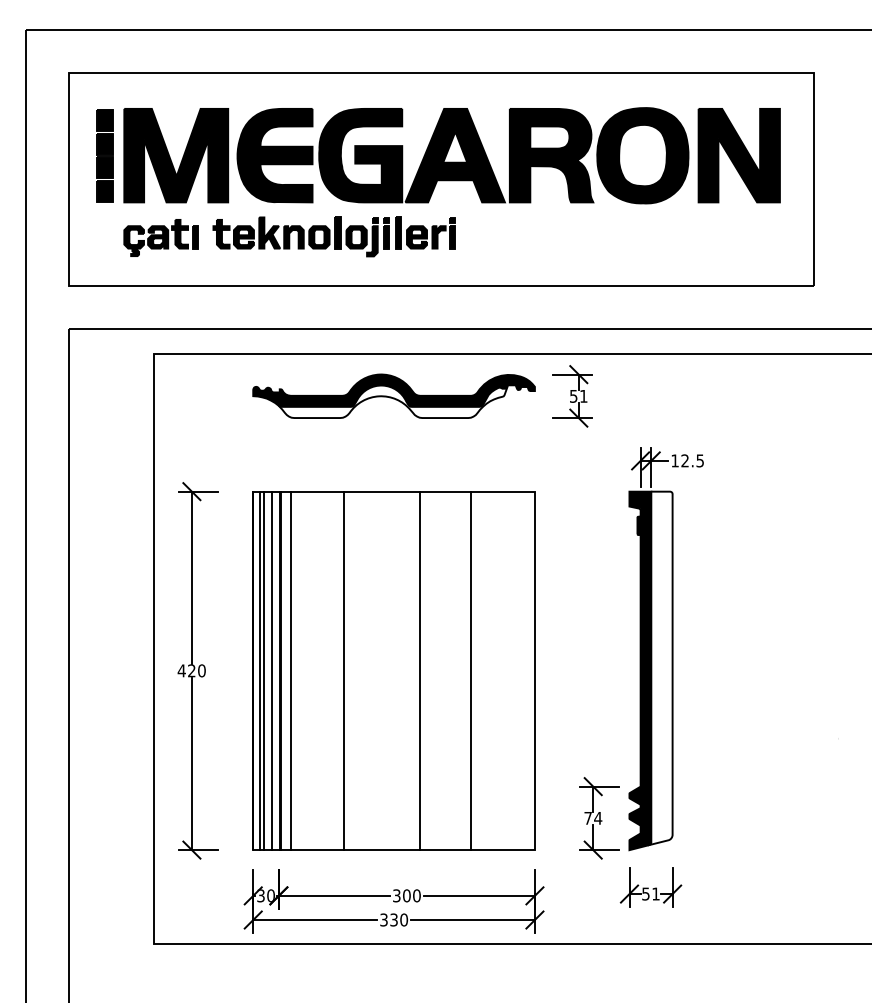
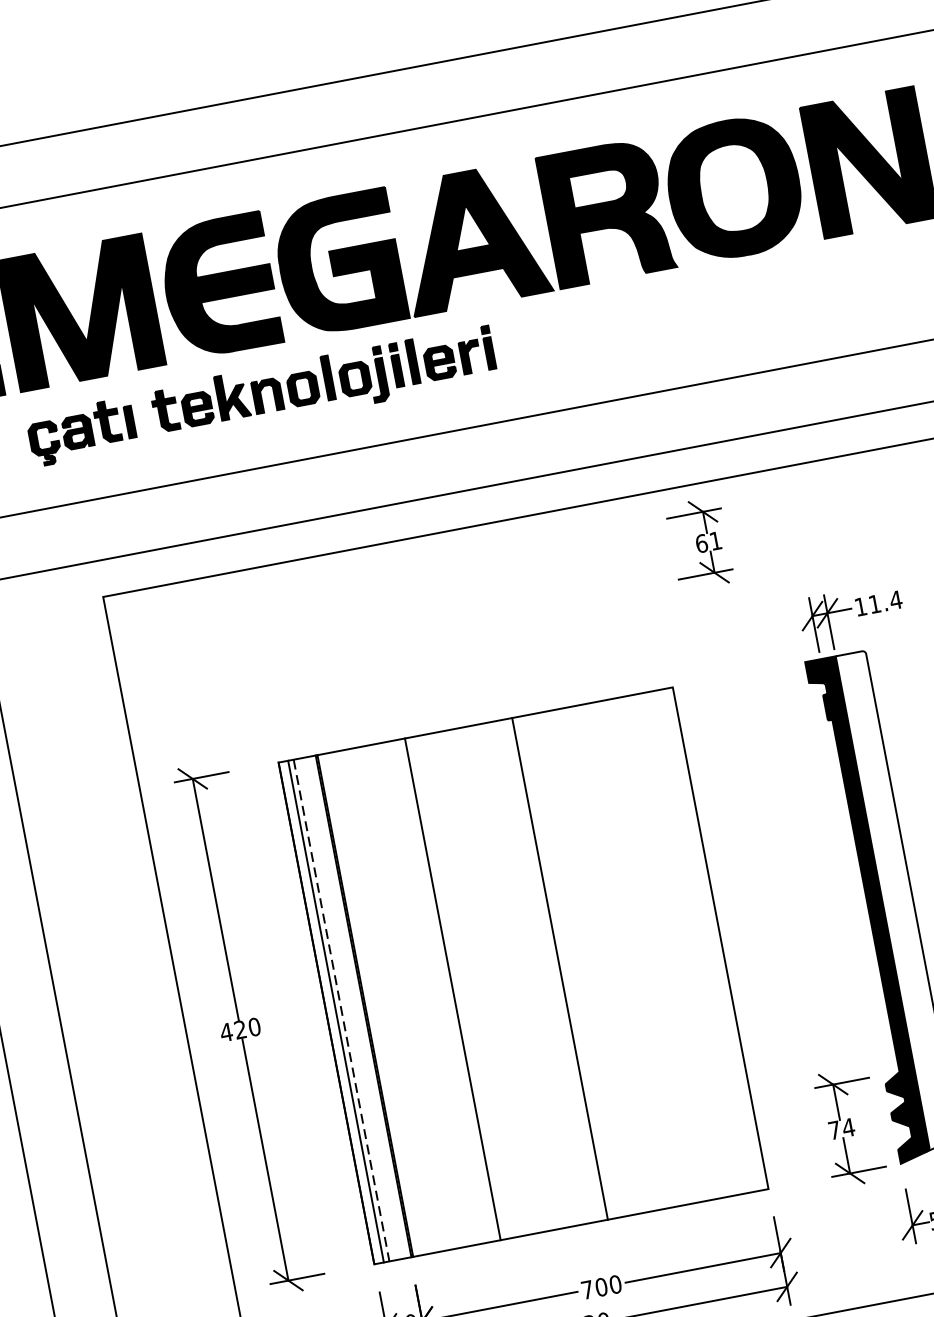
part: (393, 395) -> (449, 590), removed
text: (573, 395) -> (701, 542), 51 -> 61
text: (692, 460) -> (885, 601), 12.5 -> 11.4
line: (272, 670) -> (353, 1007), removed
line: (290, 670) -> (378, 1002), removed
line: (470, 670) -> (630, 954), removed
line: (264, 671) -> (342, 1011), solid -> dashed
text: (396, 895) -> (586, 1289), 300 -> 700

